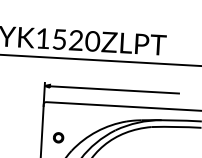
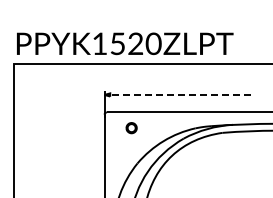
line: (113, 89) -> (179, 94), solid -> dashed
part: (58, 138) -> (131, 128), moved

